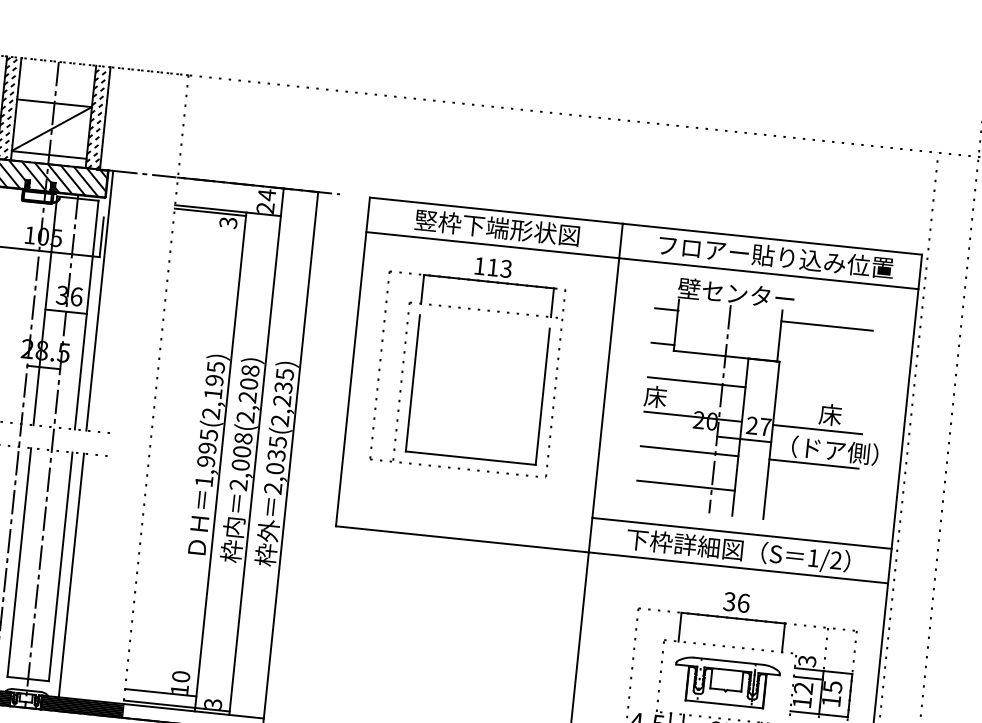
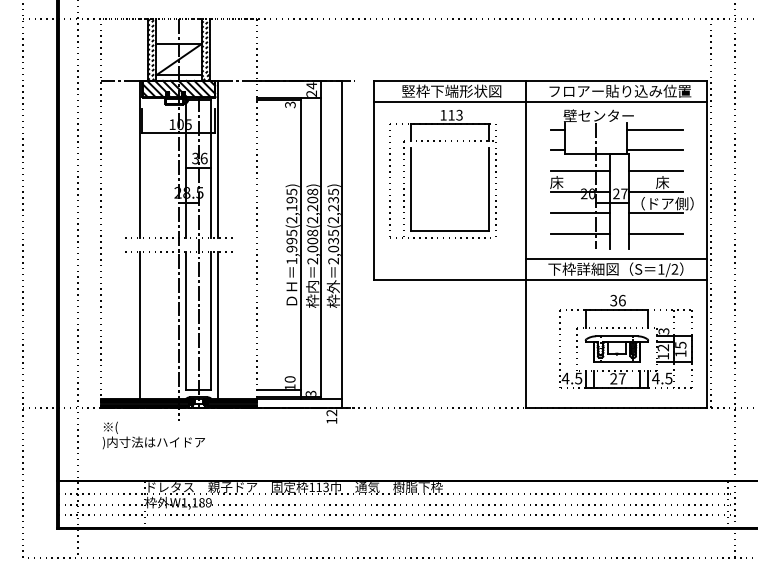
line: (822, 360) -> (654, 150), added
line: (820, 395) -> (655, 171), added
line: (810, 497) -> (655, 233), added

